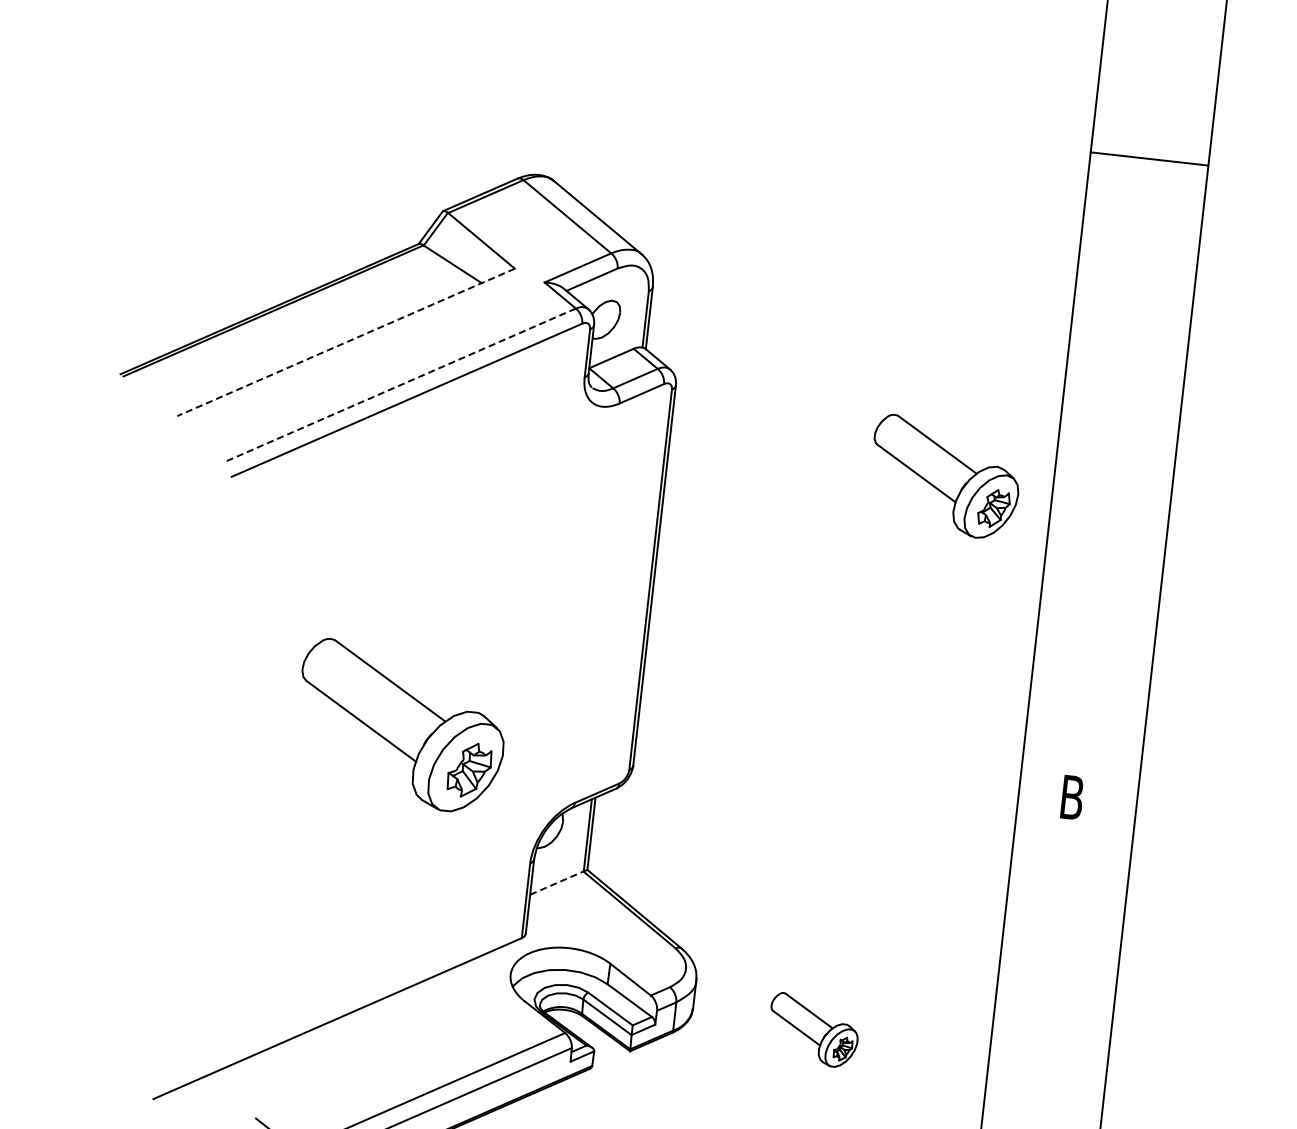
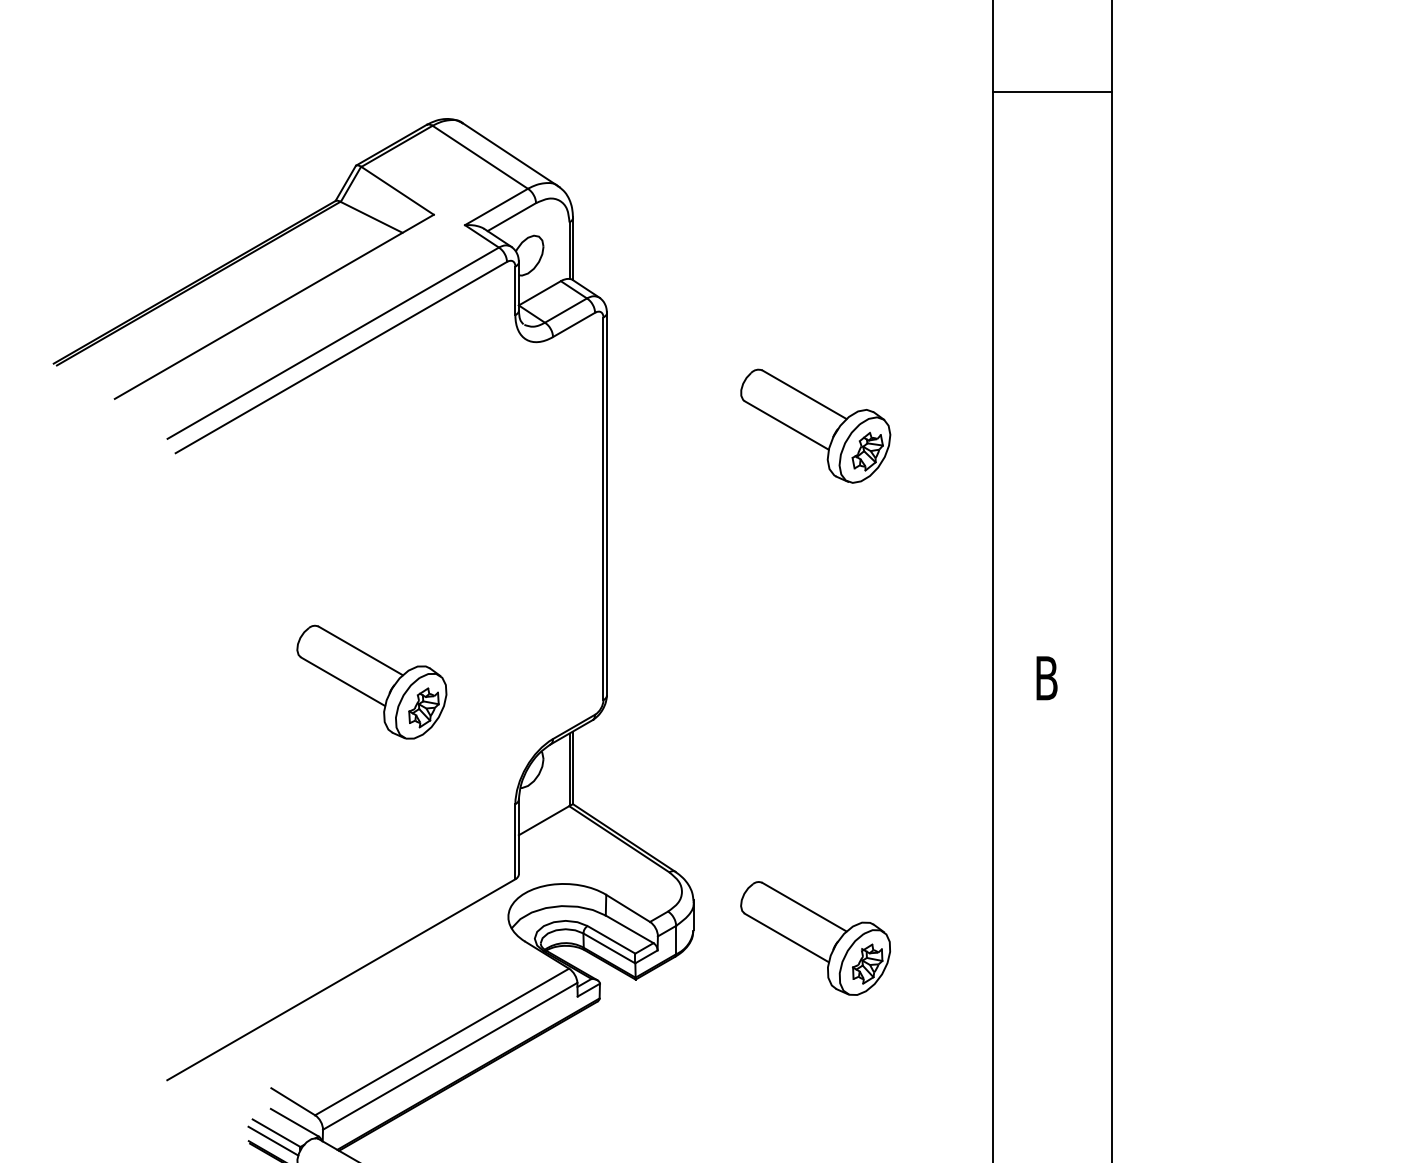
line: (1149, 158) -> (1052, 91), moved
line: (345, 342) -> (273, 307), dashed -> solid
line: (399, 385) -> (332, 343), dashed -> solid
part: (945, 476) -> (815, 425), moved
part: (400, 725) -> (371, 681), size x0.71
line: (557, 882) -> (544, 820), dashed -> solid
part: (813, 1030) -> (815, 938), size x1.67

